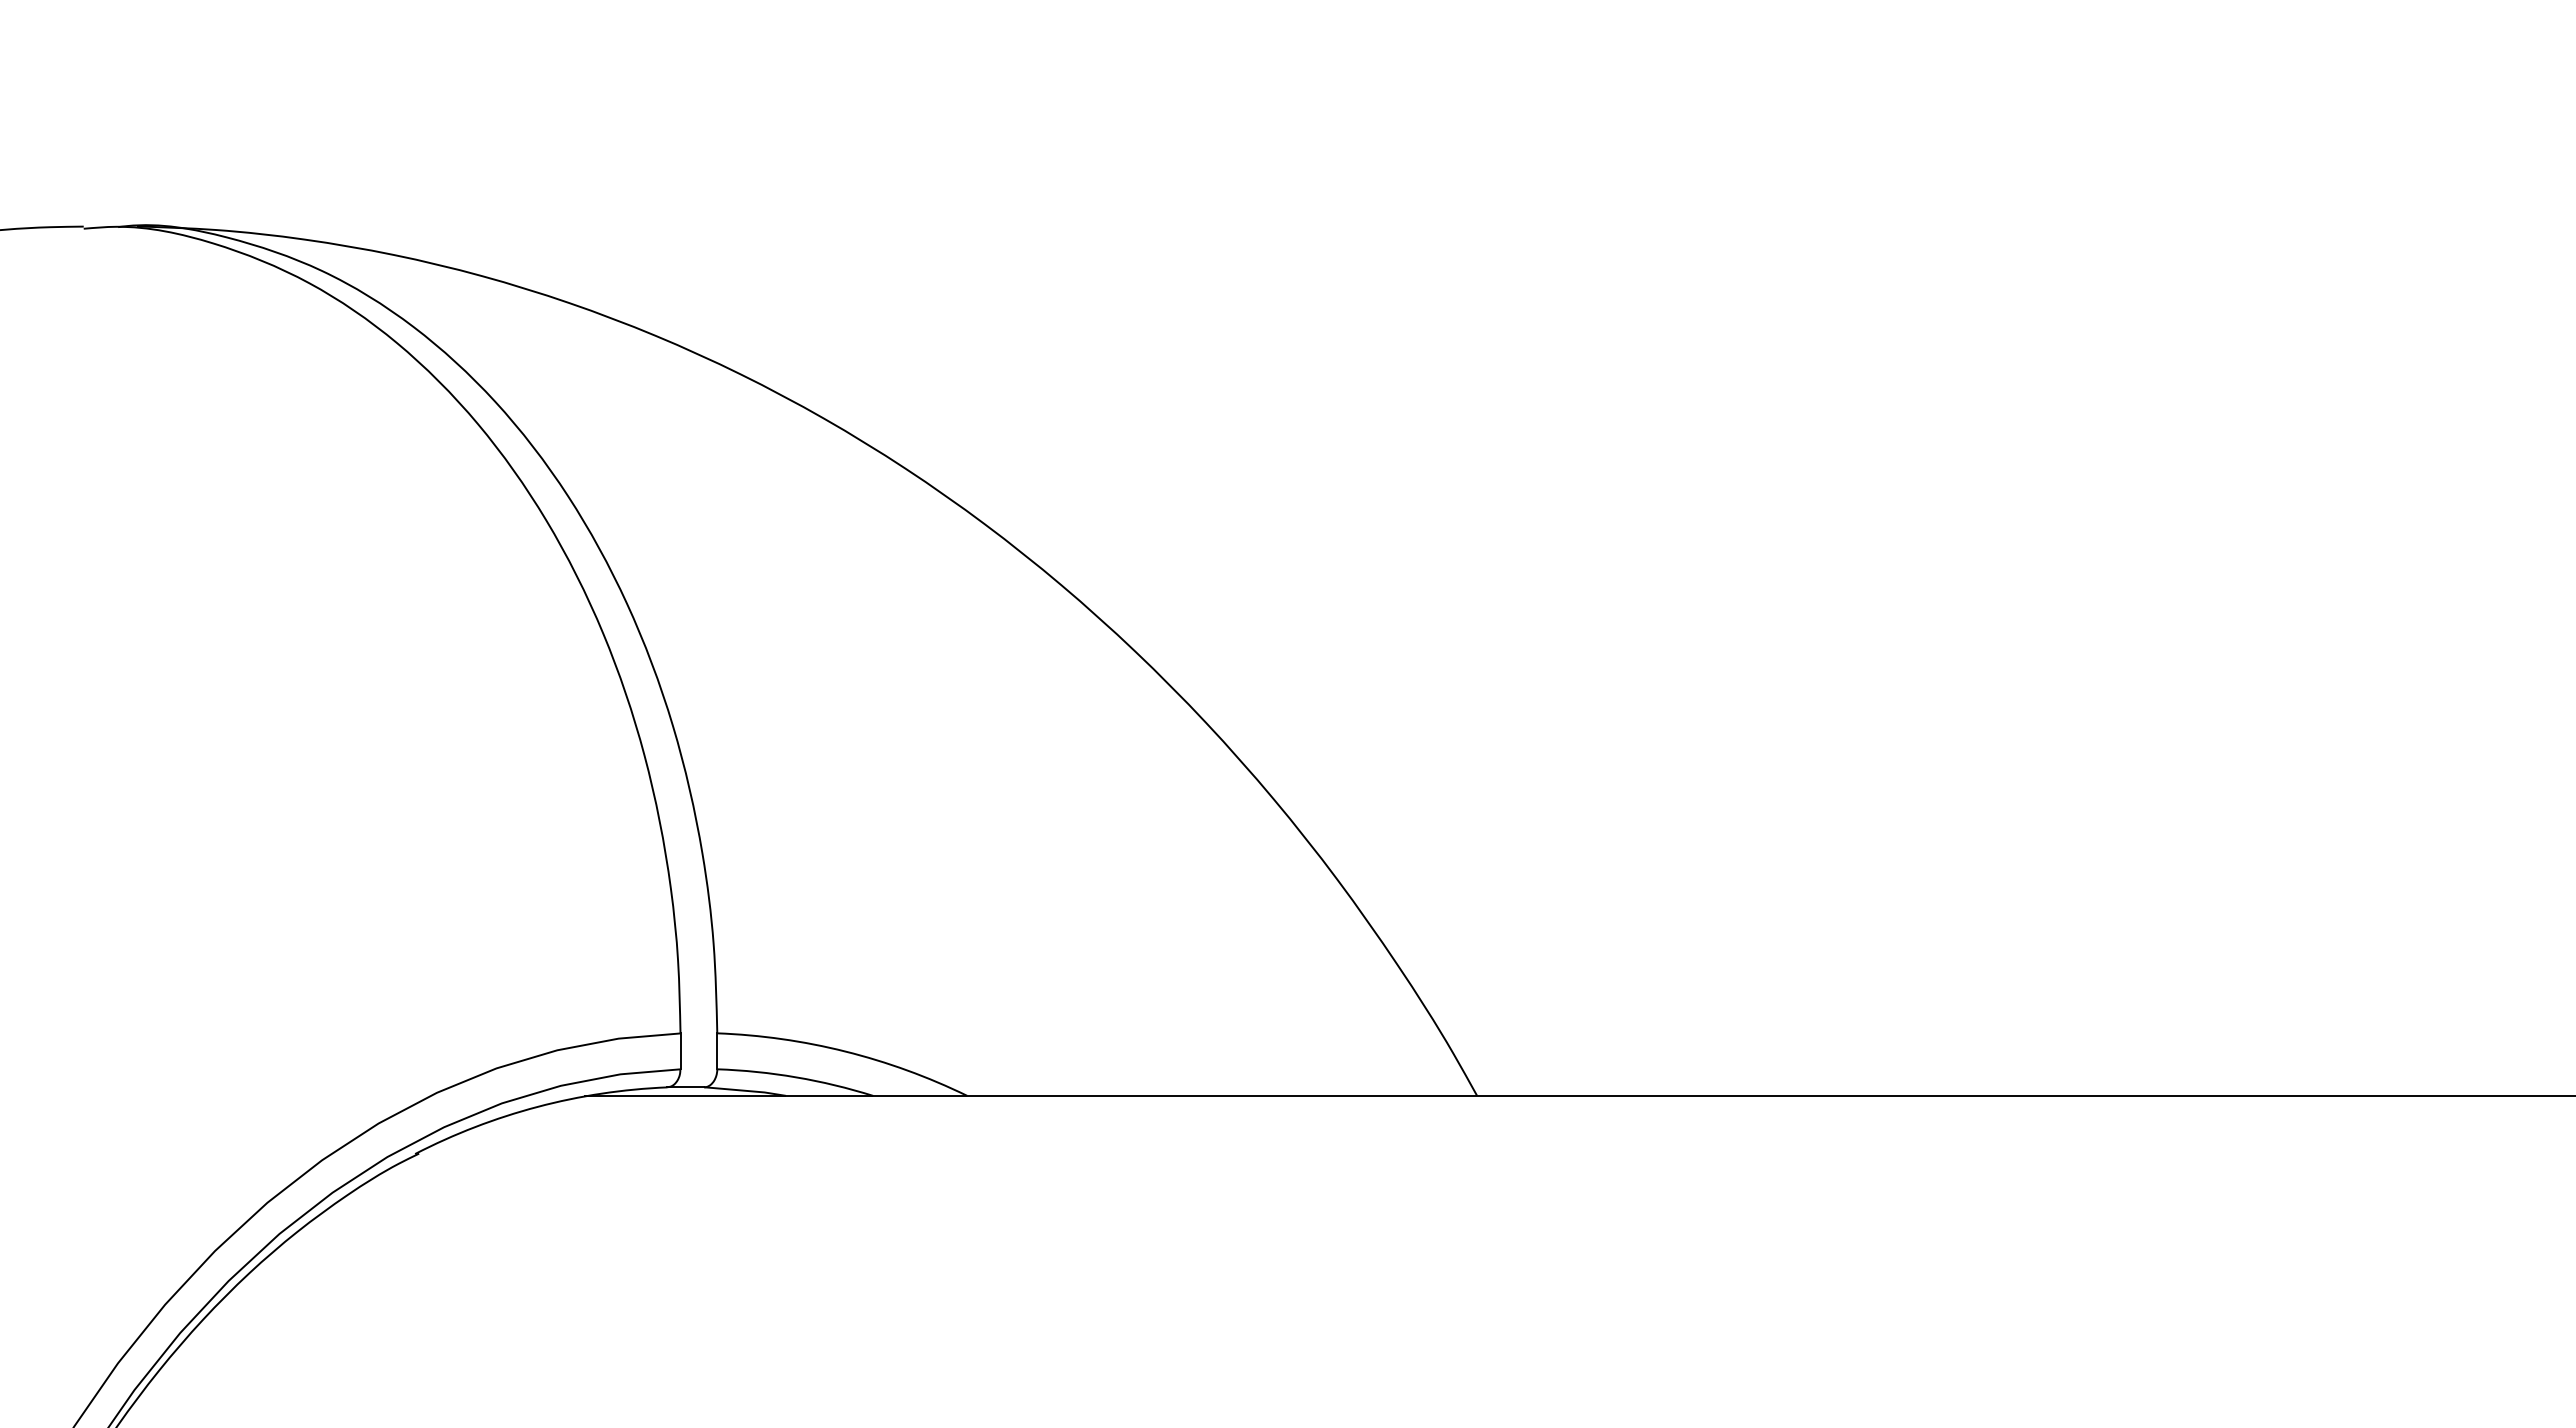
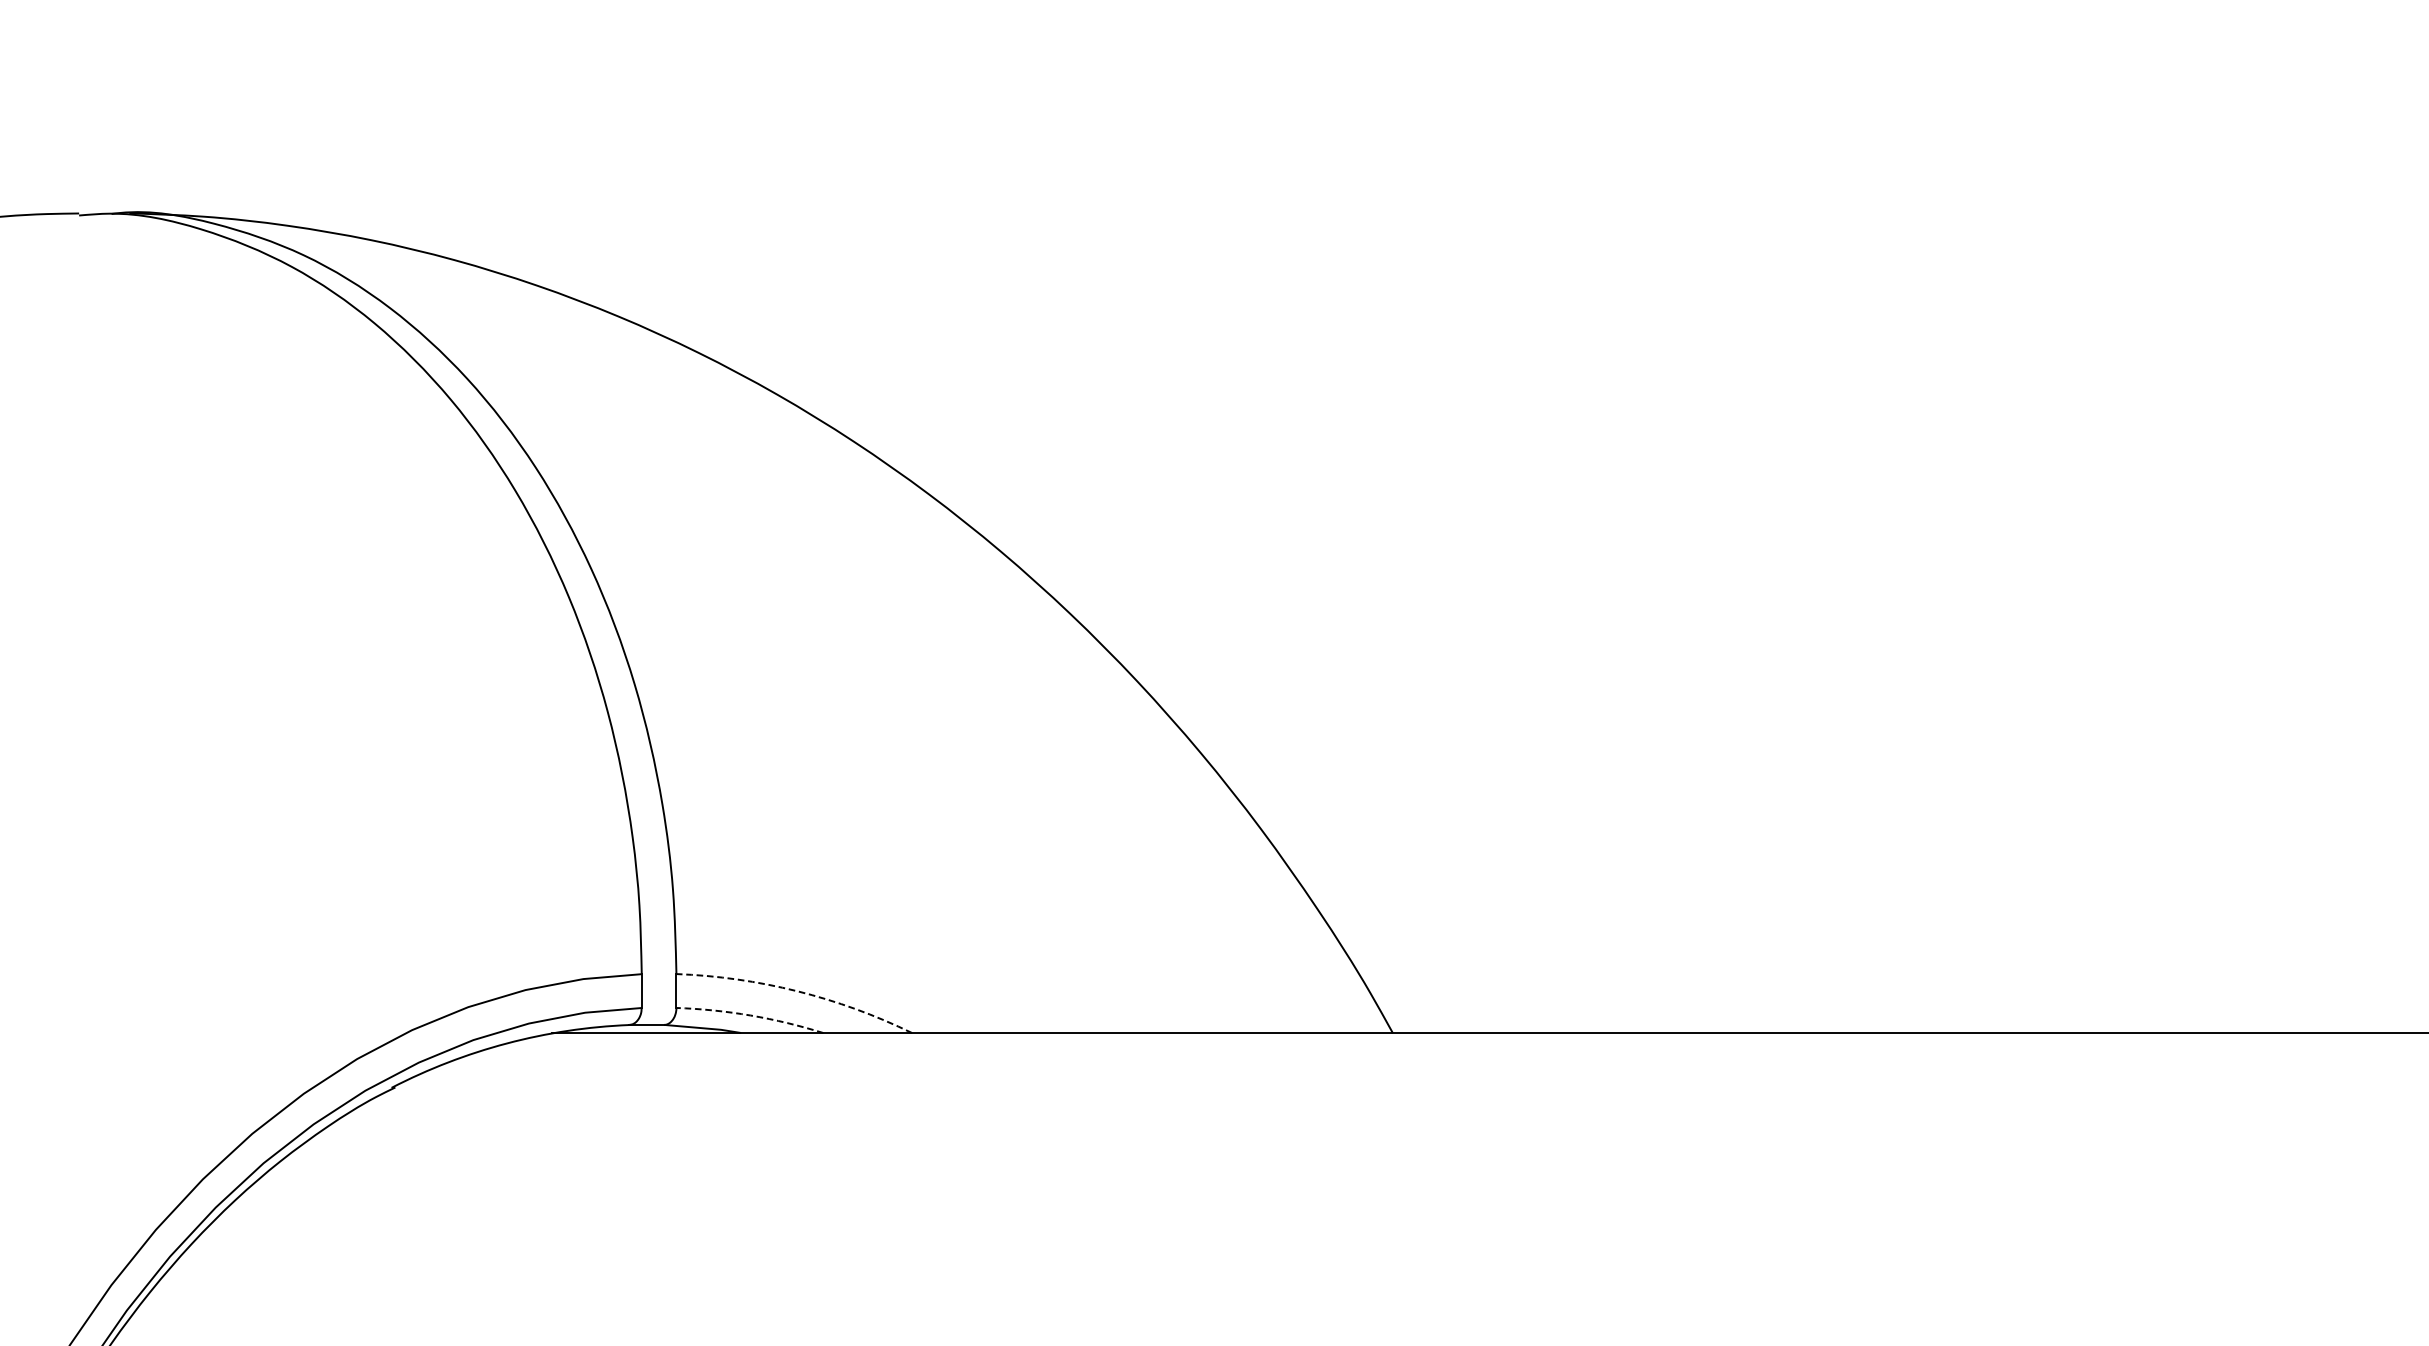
arc: (845, 1051) -> (797, 991), solid -> dashed
arc: (796, 1077) -> (751, 1015), solid -> dashed

